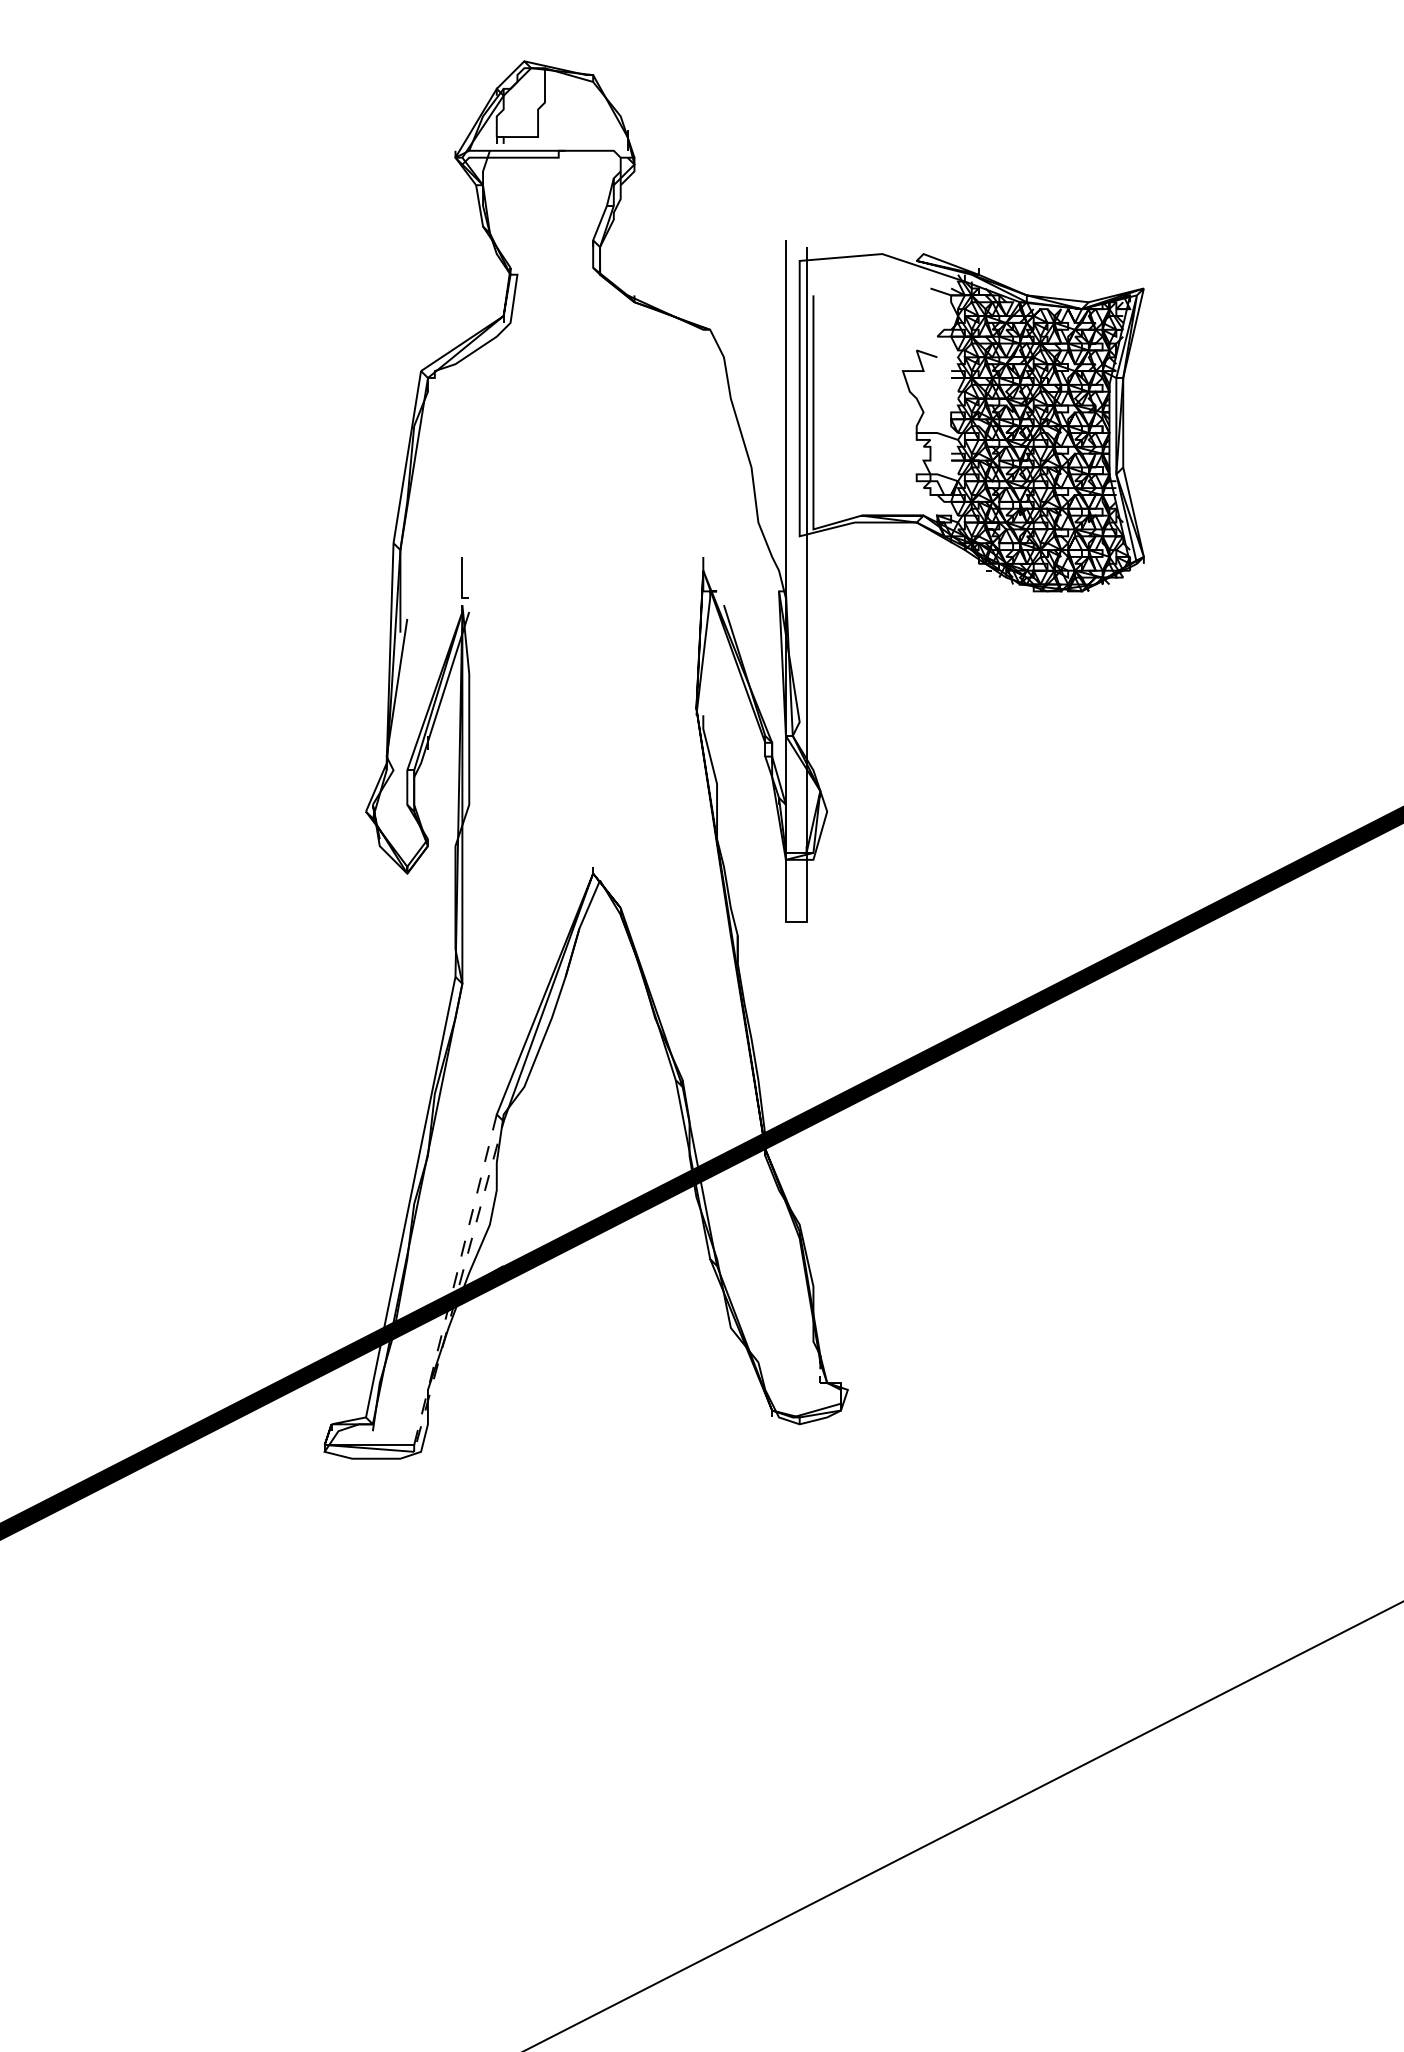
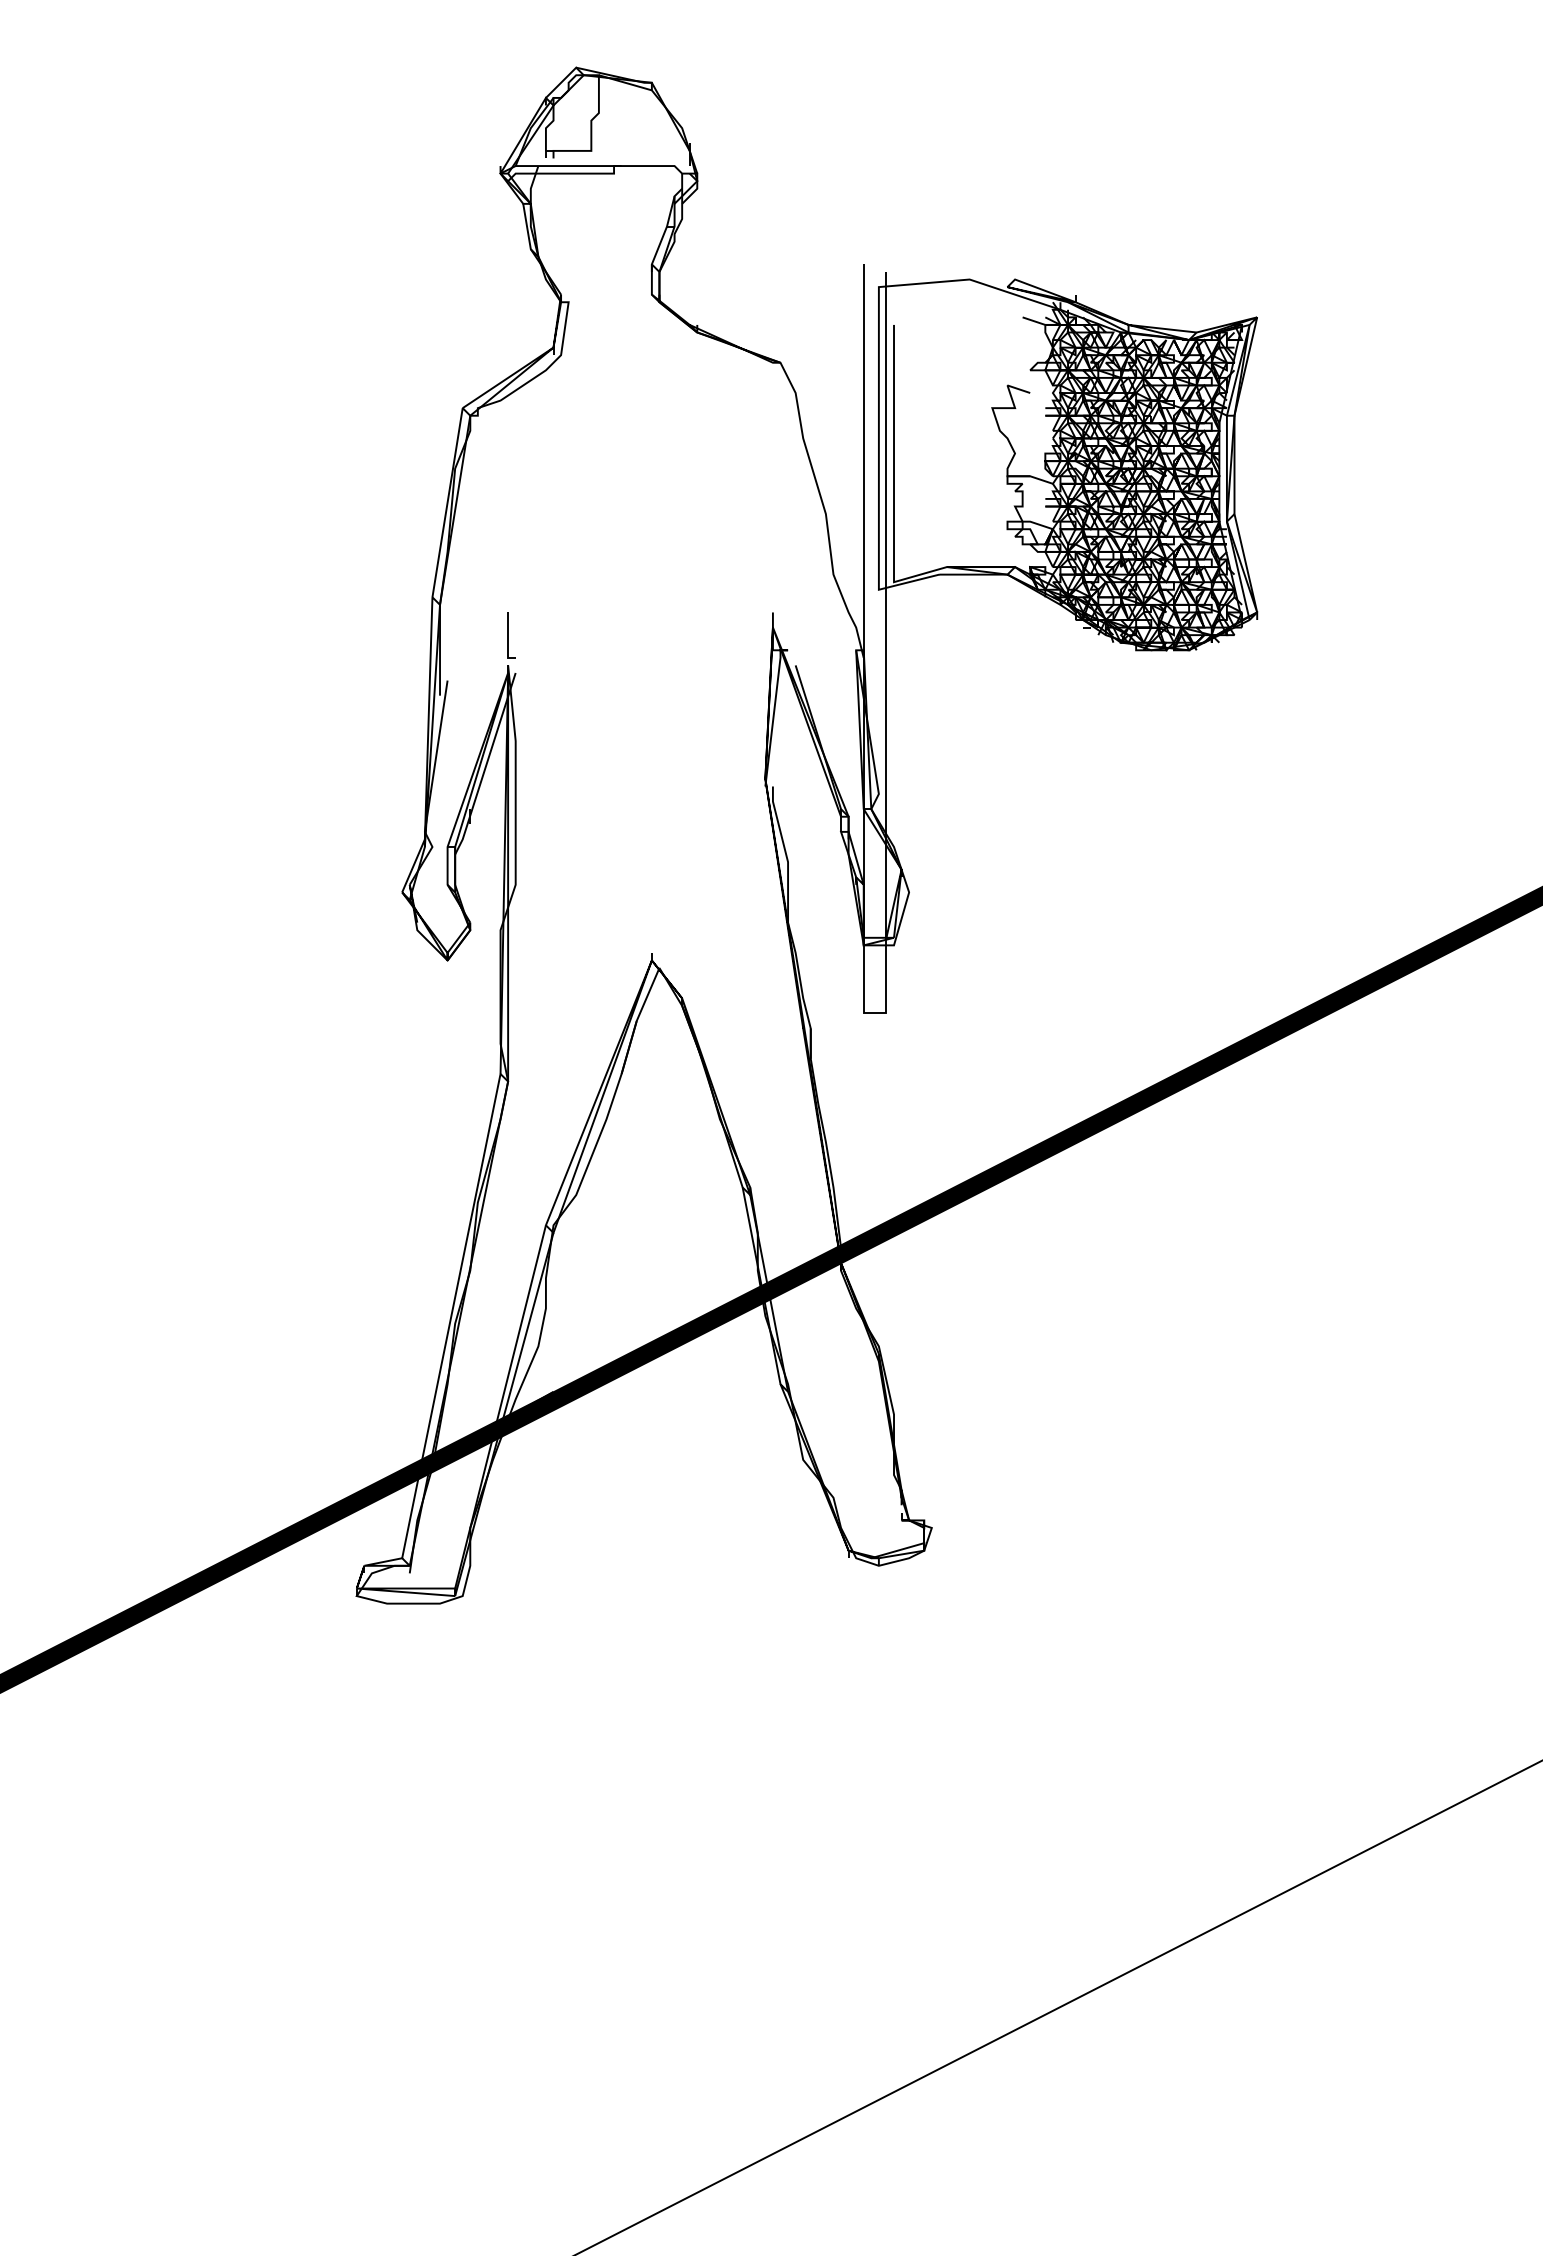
line: (414, 1449) -> (455, 1593), dashed -> solid

